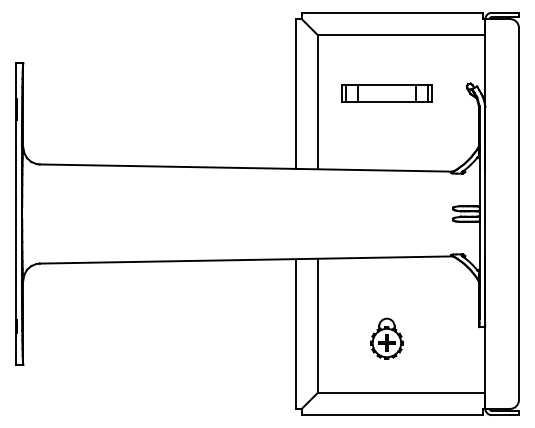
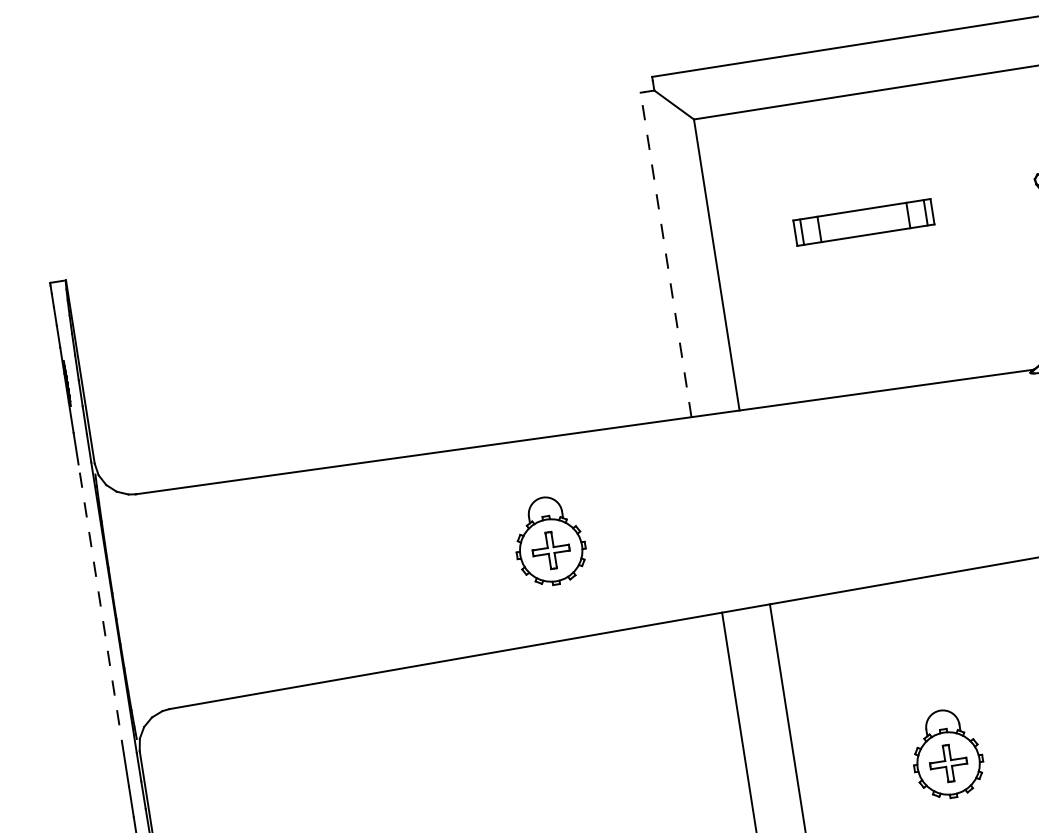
part: (386, 93) -> (863, 222), size x0.7
line: (295, 94) -> (666, 255), solid -> dashed
line: (16, 213) -> (102, 608), solid -> dashed
part: (222, 214) -> (548, 540), added

